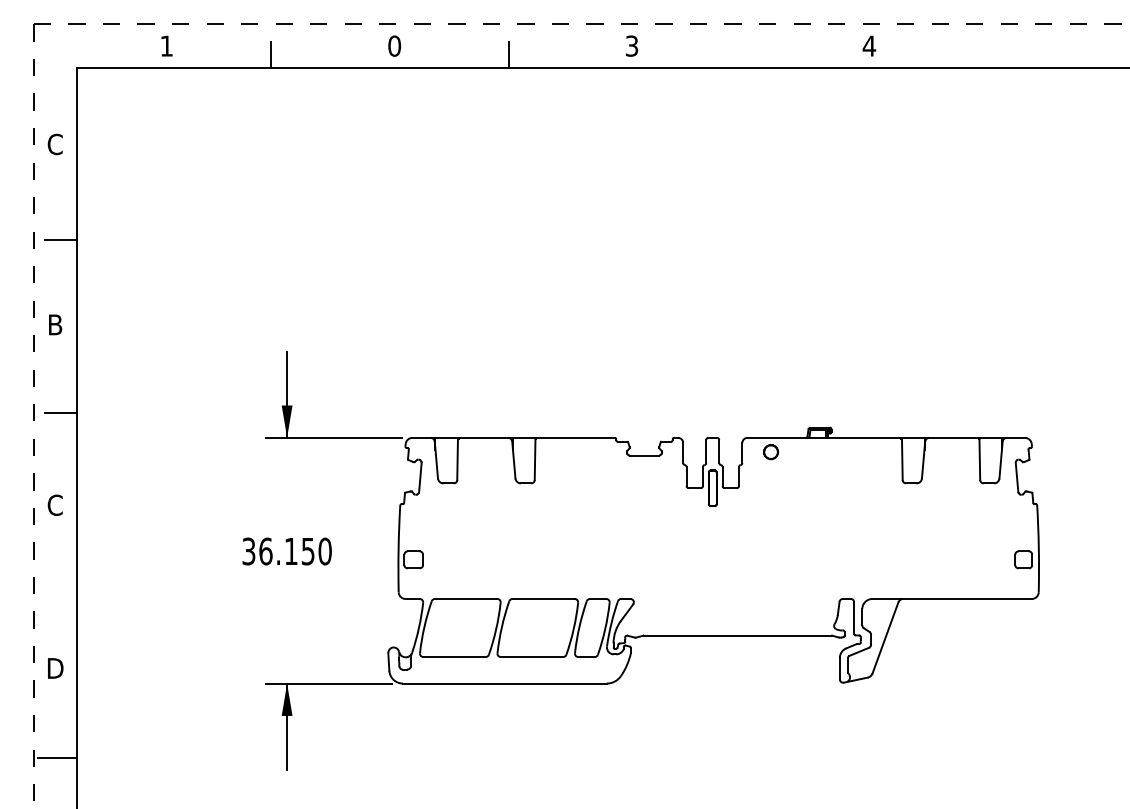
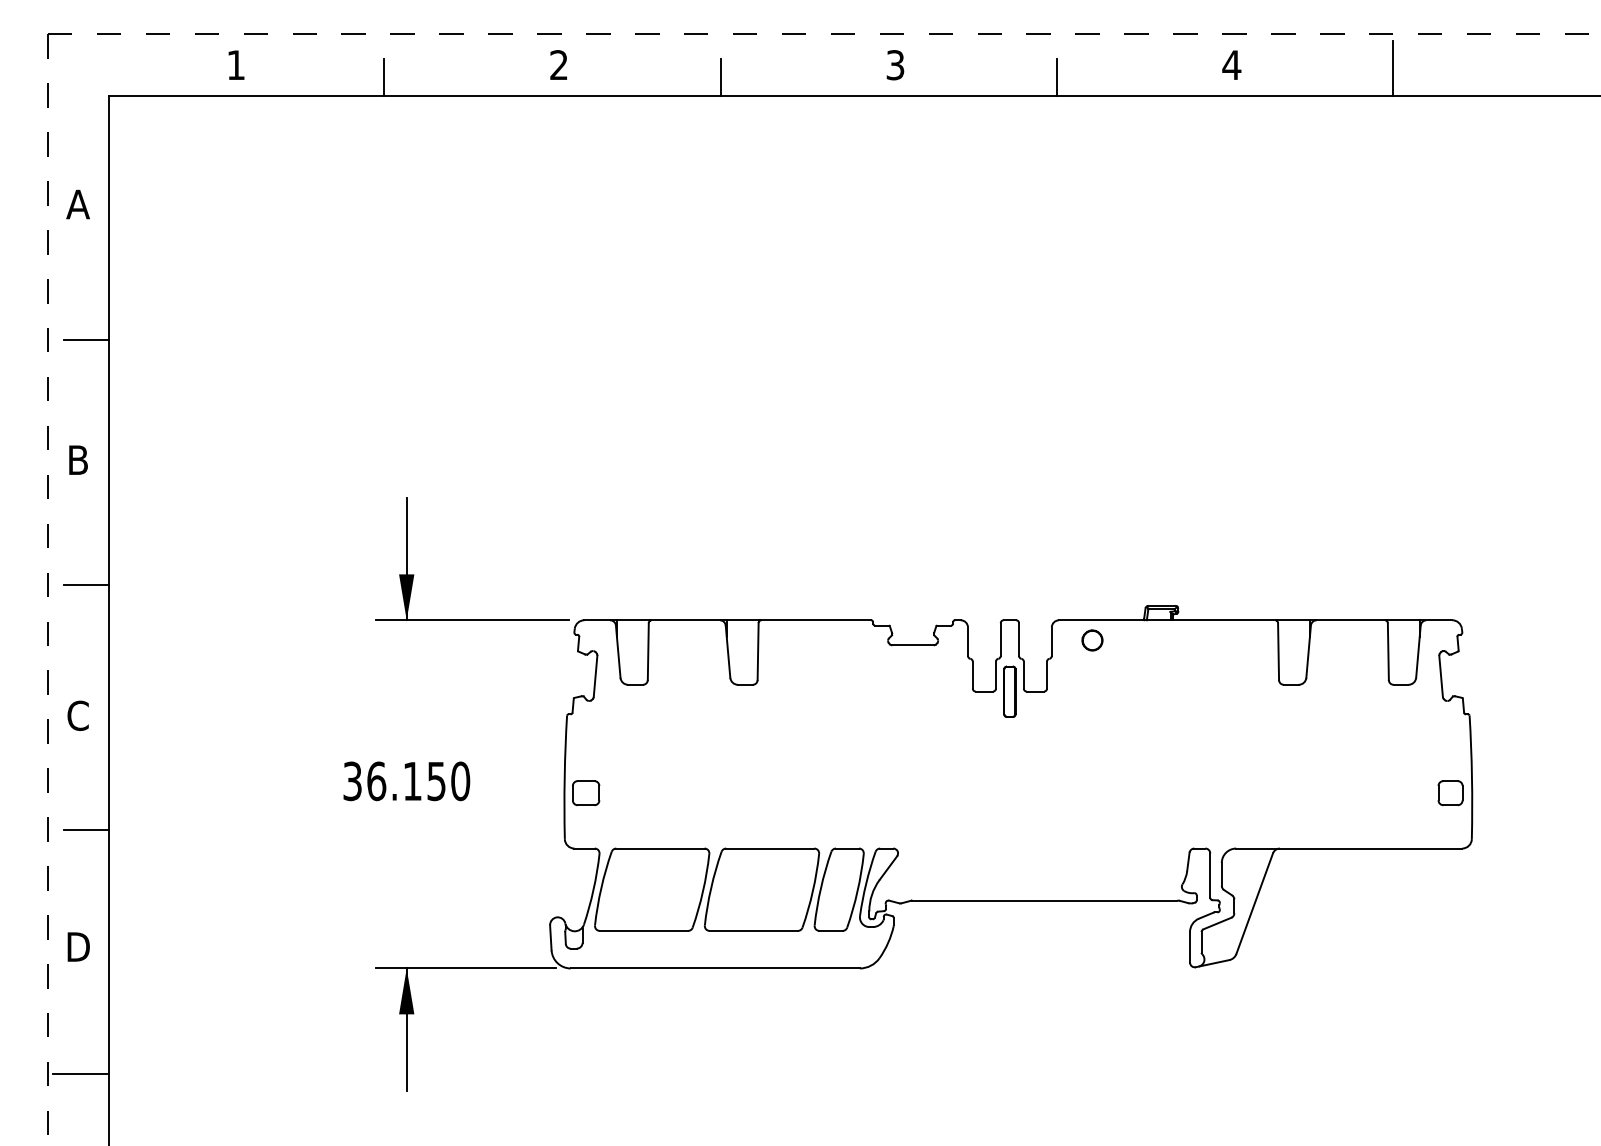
text: (394, 45) -> (558, 64), 0 -> 2
line: (983, 47) -> (1393, 67), added
line: (746, 54) -> (1057, 77), added
text: (54, 144) -> (77, 204), C -> A
line: (60, 585) -> (85, 829), added

